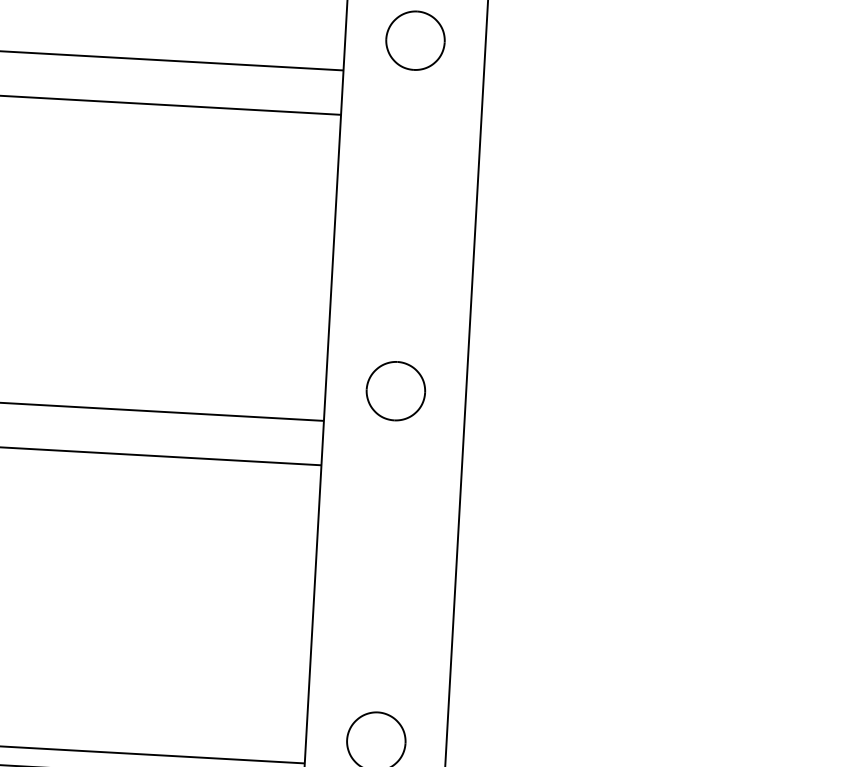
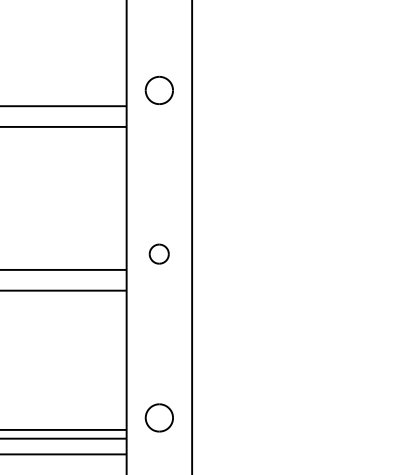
part: (394, 389) -> (158, 253), size x0.7

